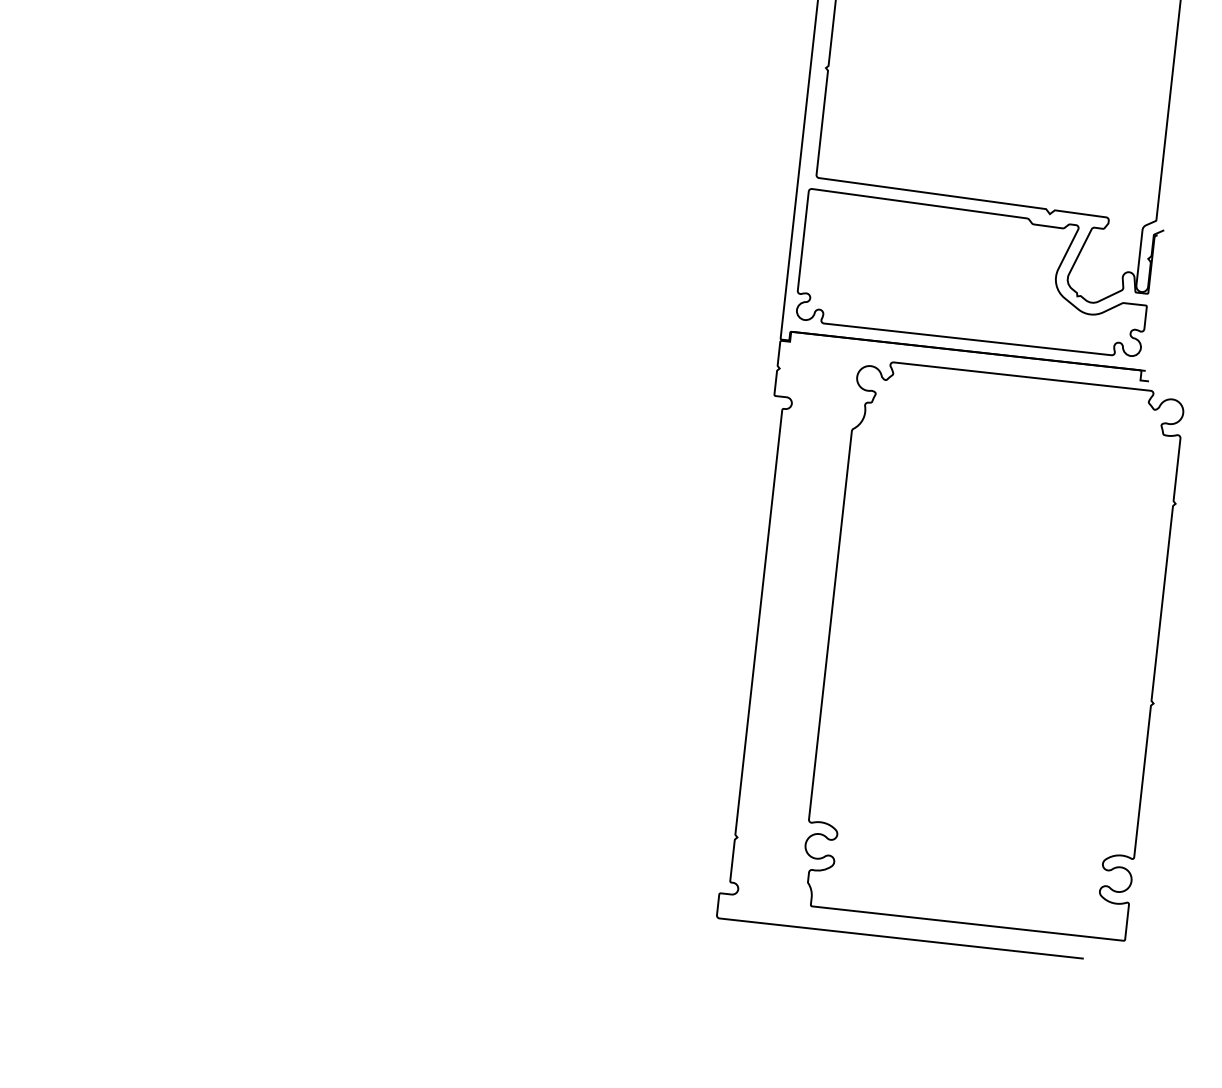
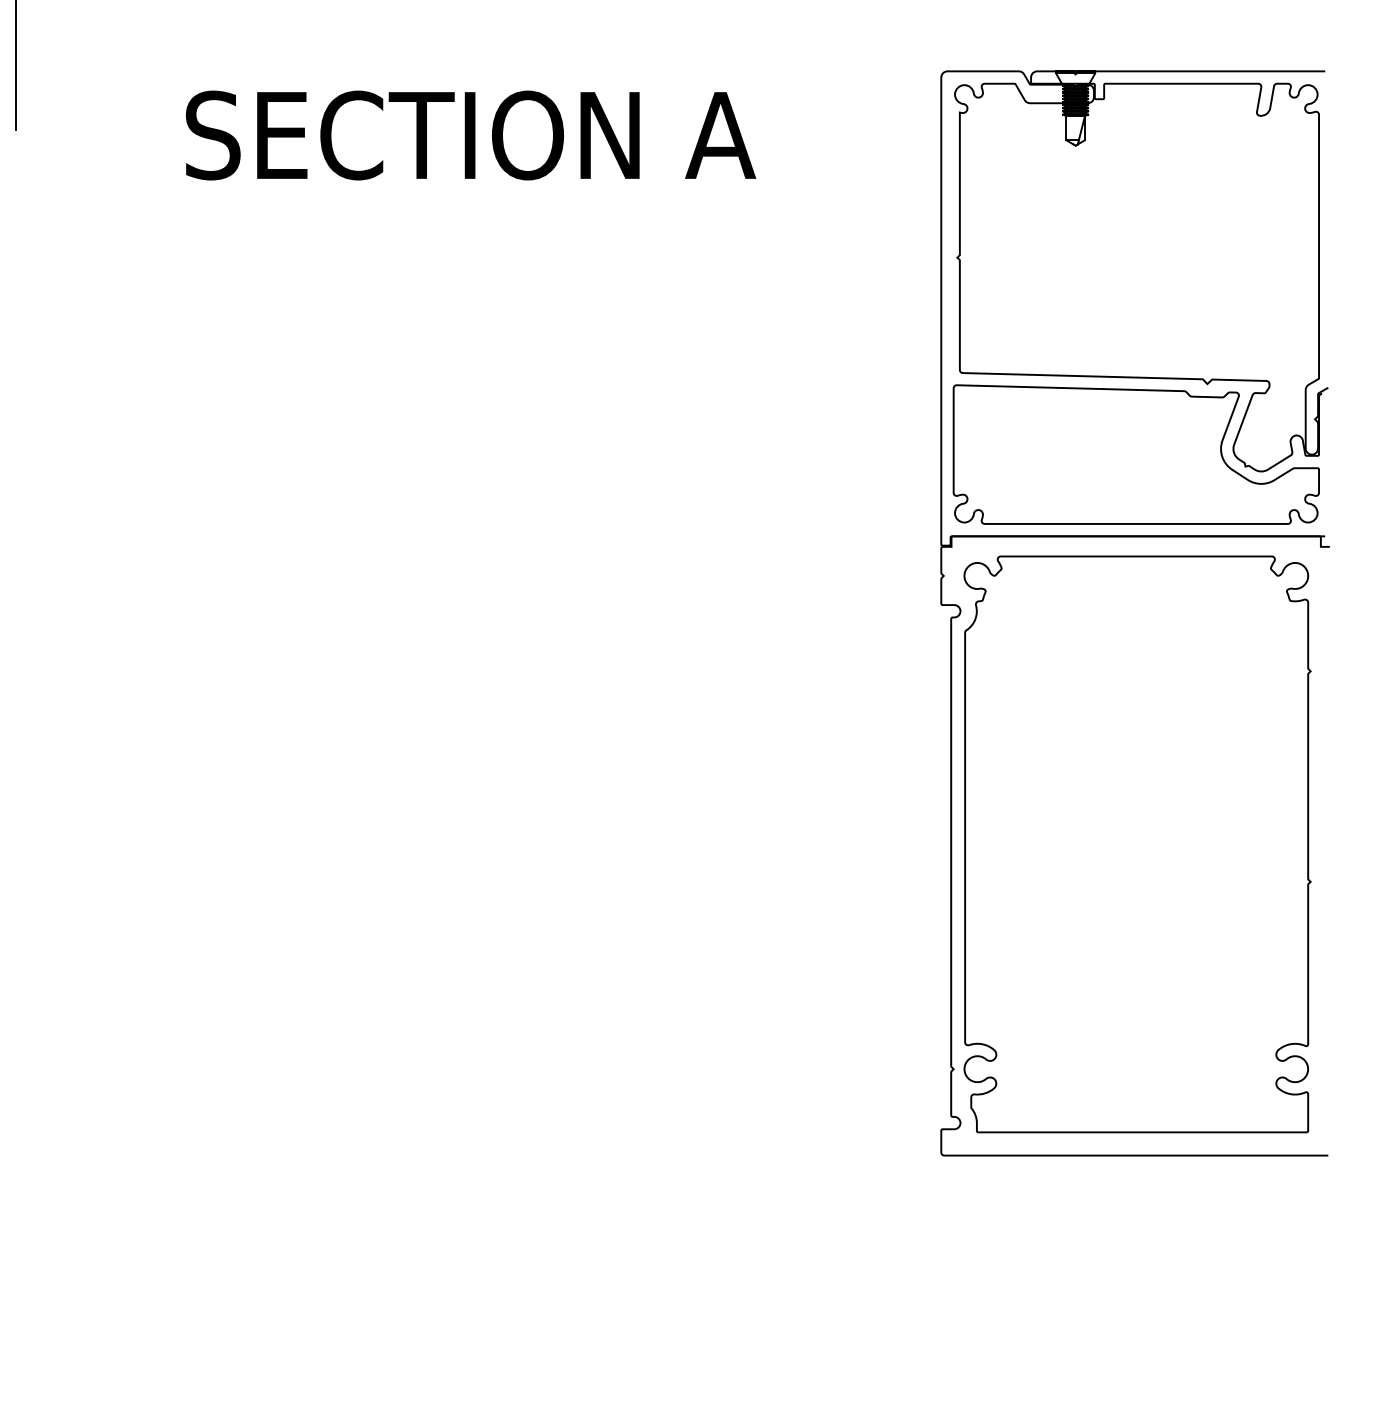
part: (993, 649) -> (1137, 844), moved

